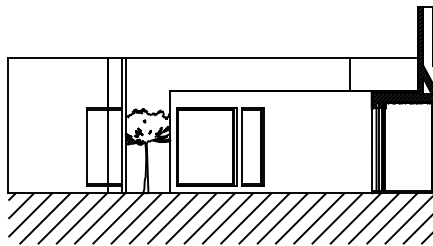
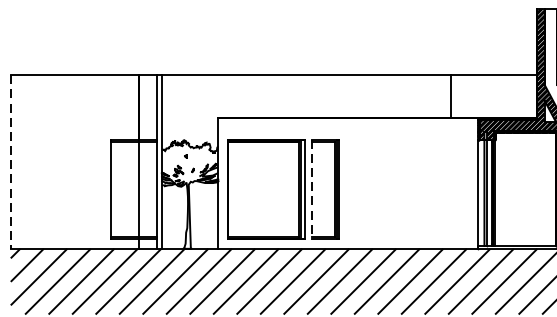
line: (8, 126) -> (10, 163), solid -> dashed
line: (242, 147) -> (311, 190), solid -> dashed

